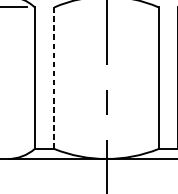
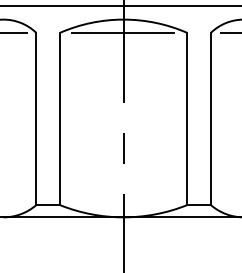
line: (106, 7) -> (123, 32), added
line: (54, 78) -> (60, 119), dashed -> solid

